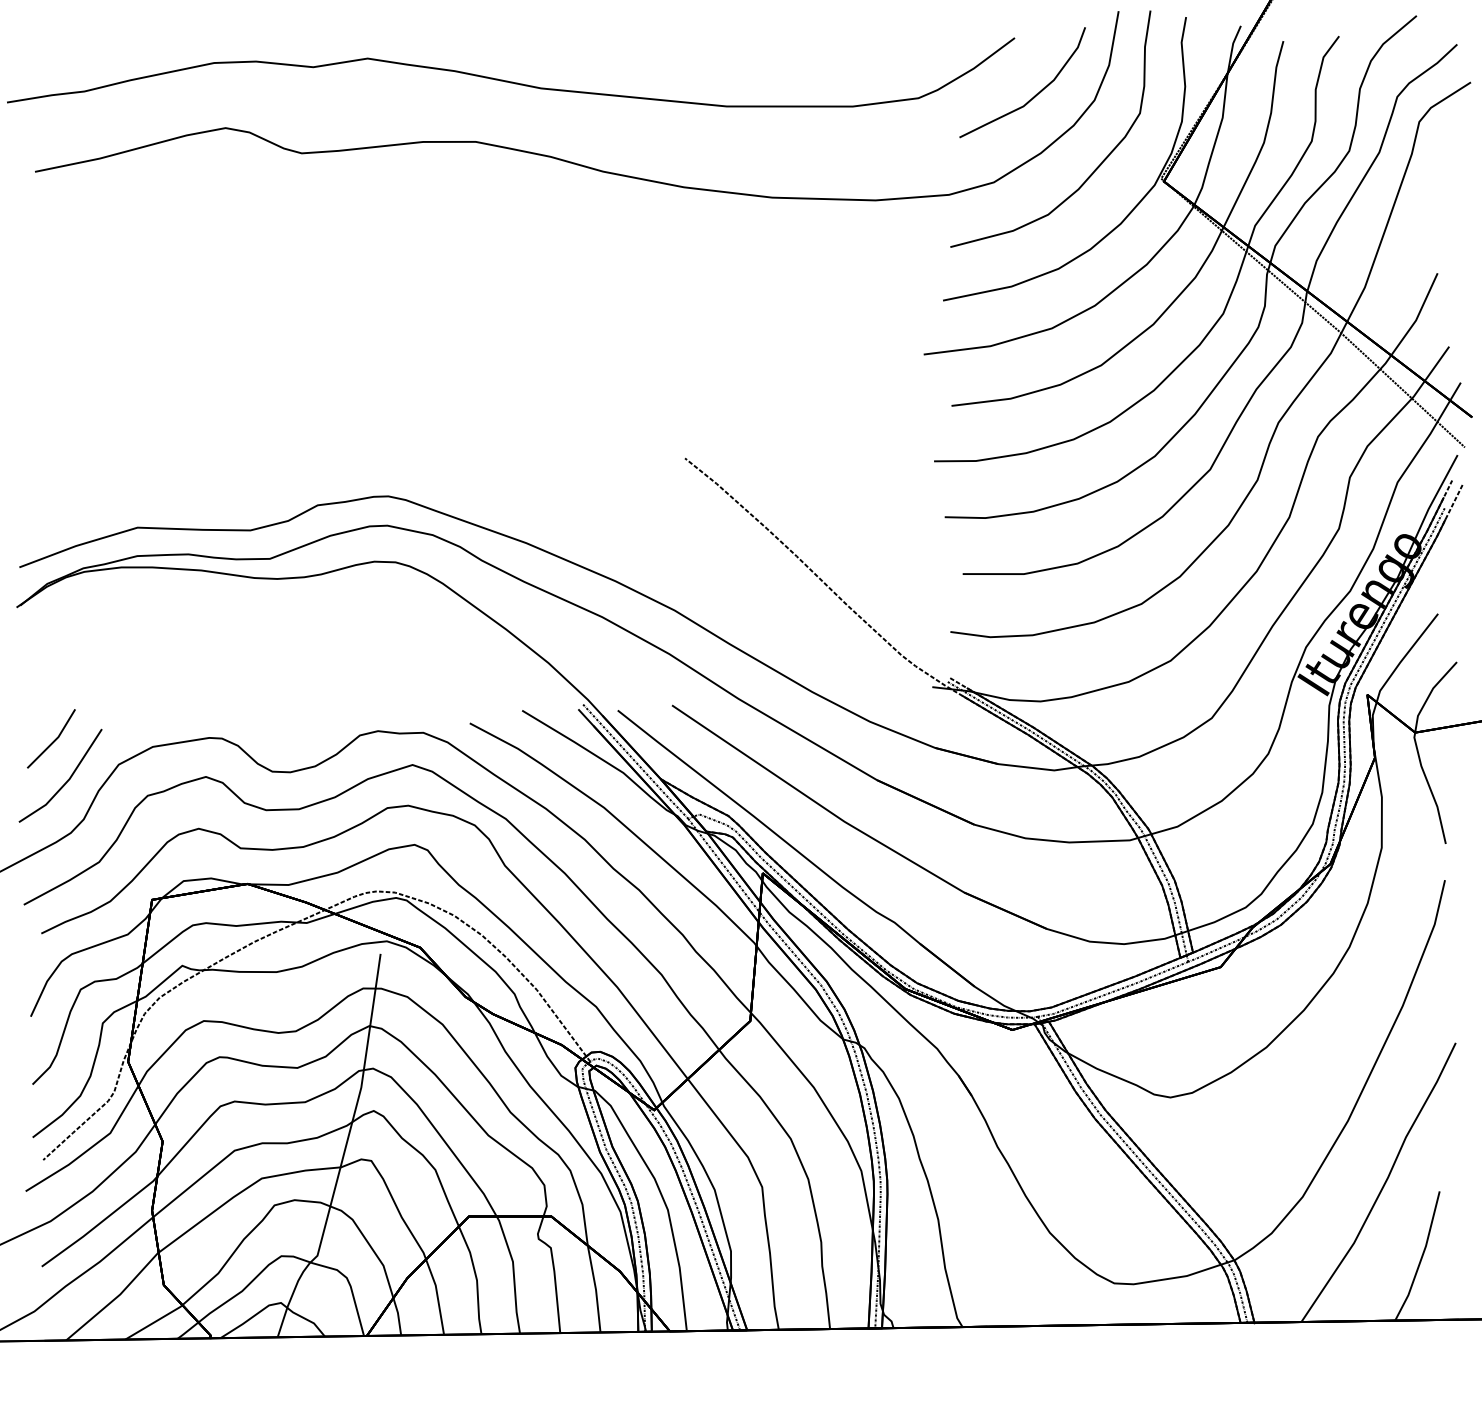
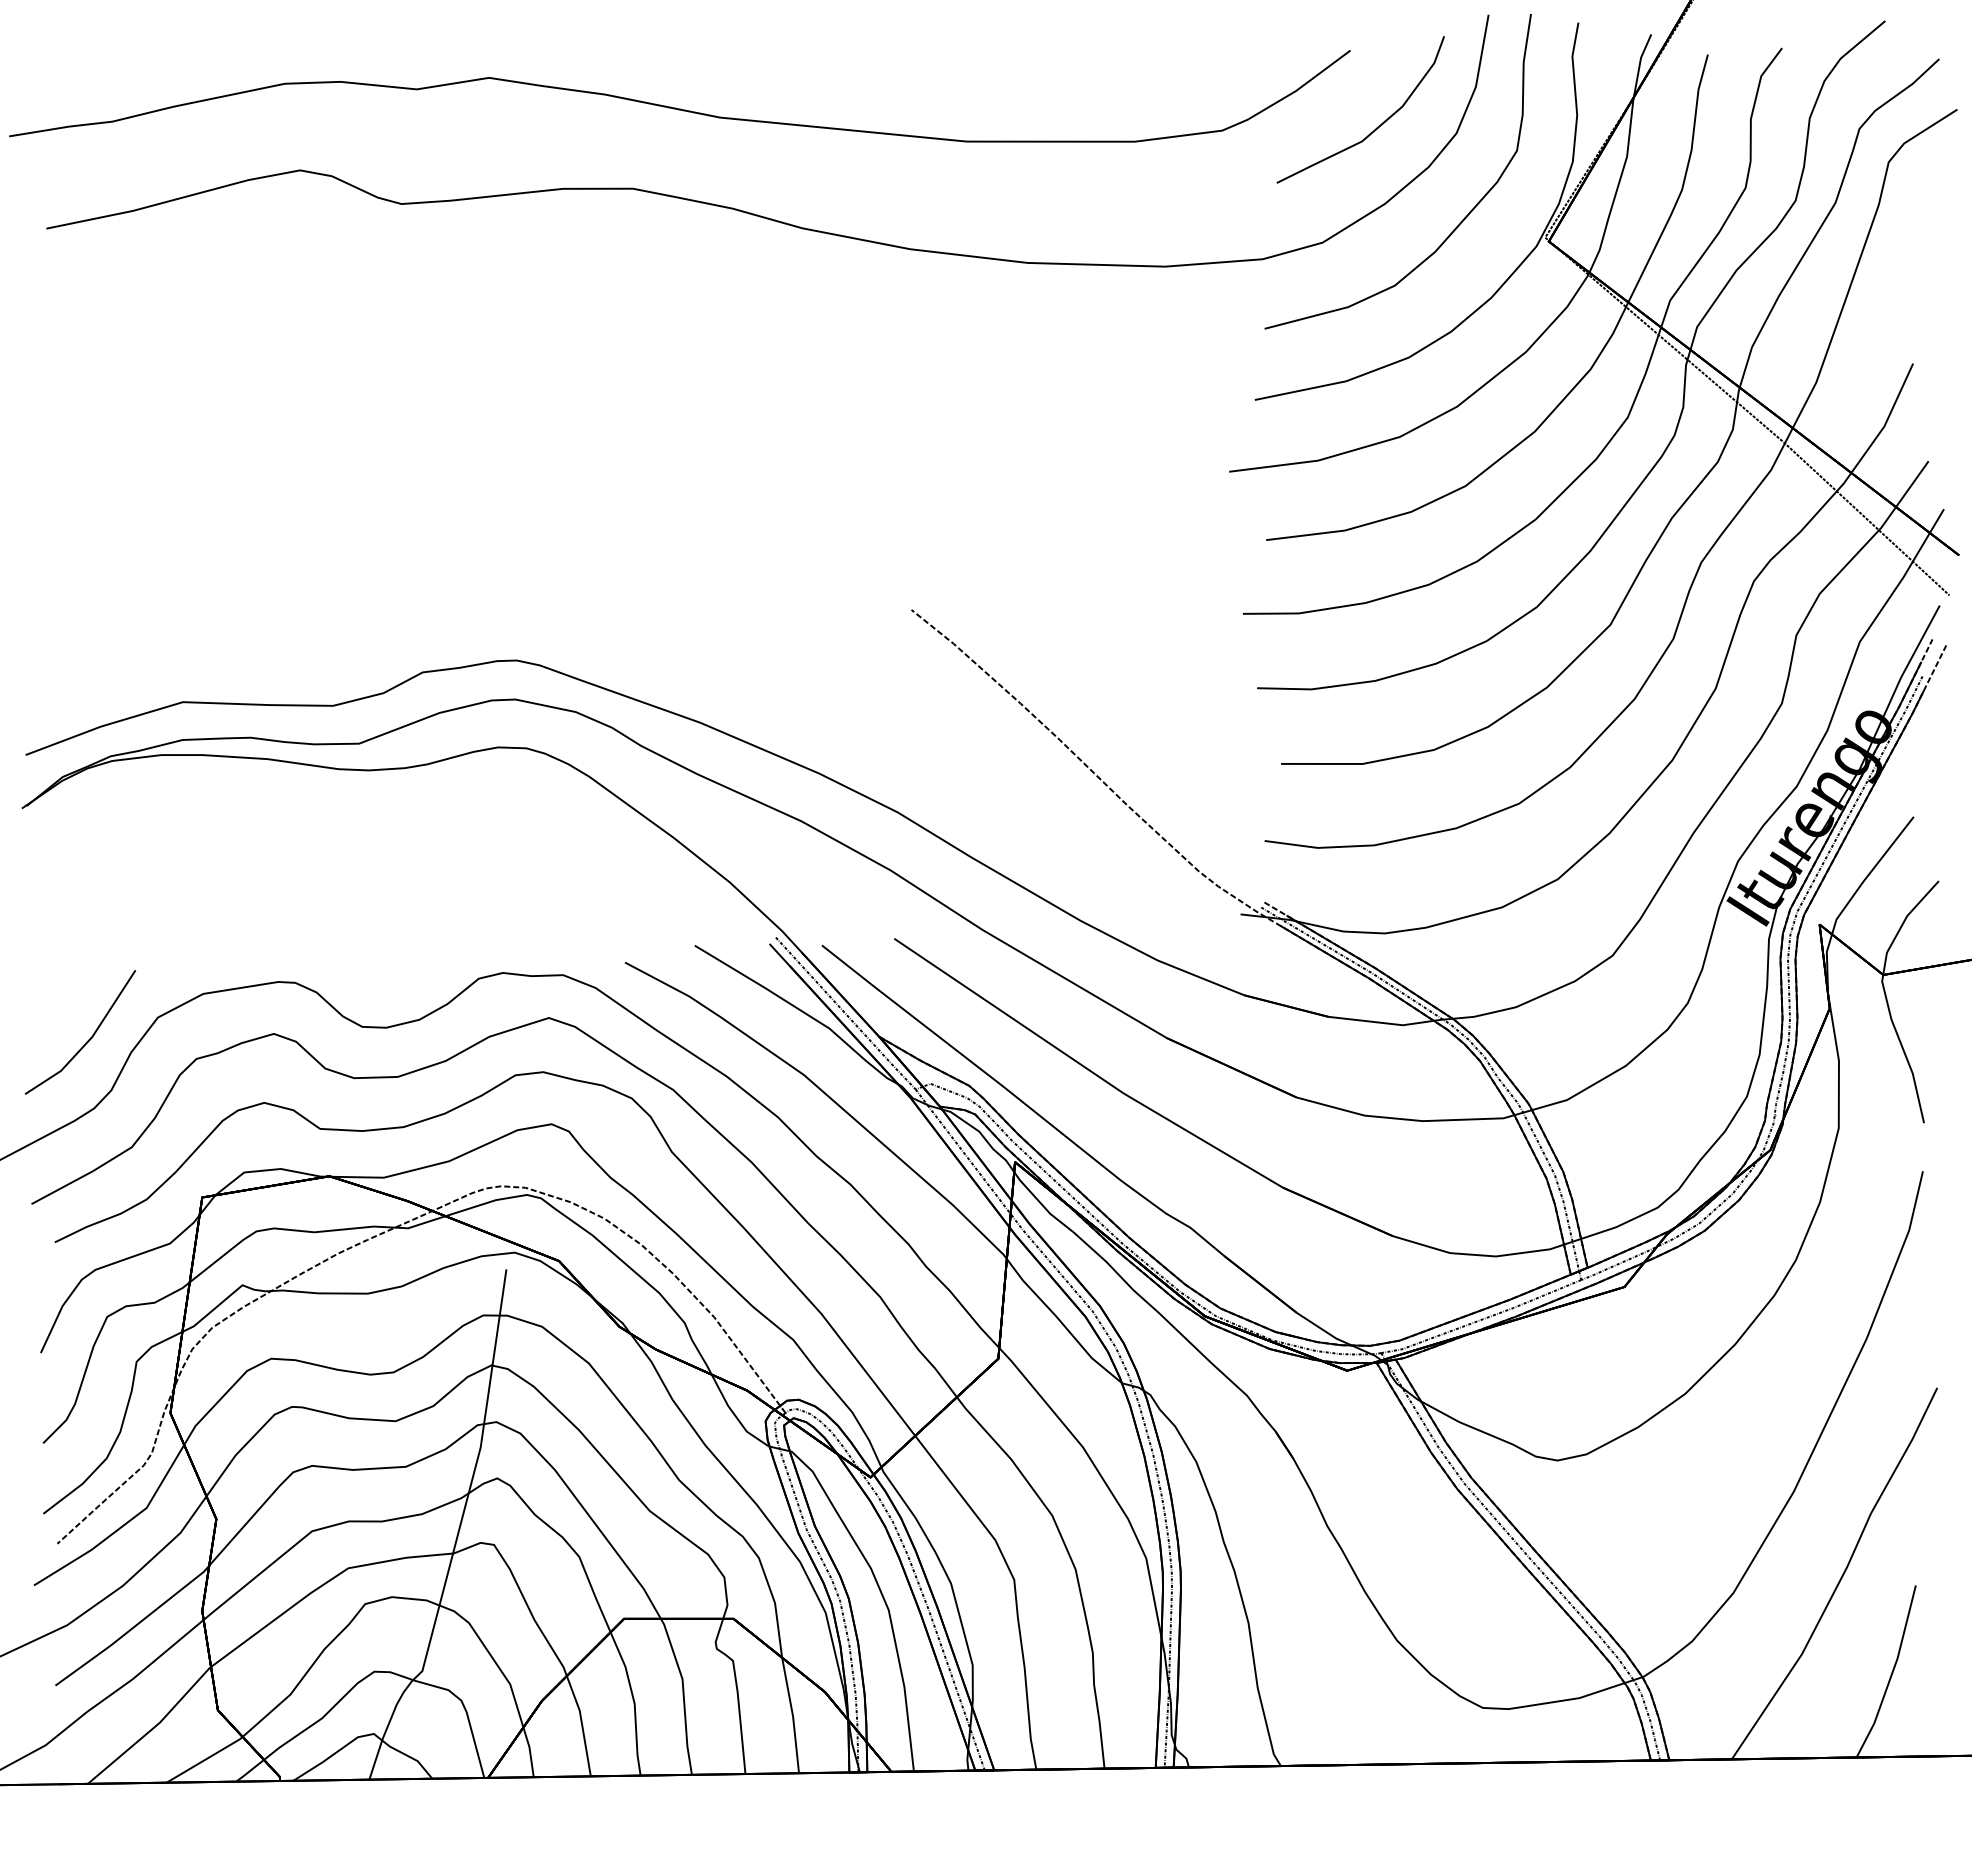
line: (53, 740) -> (71, 985), removed

